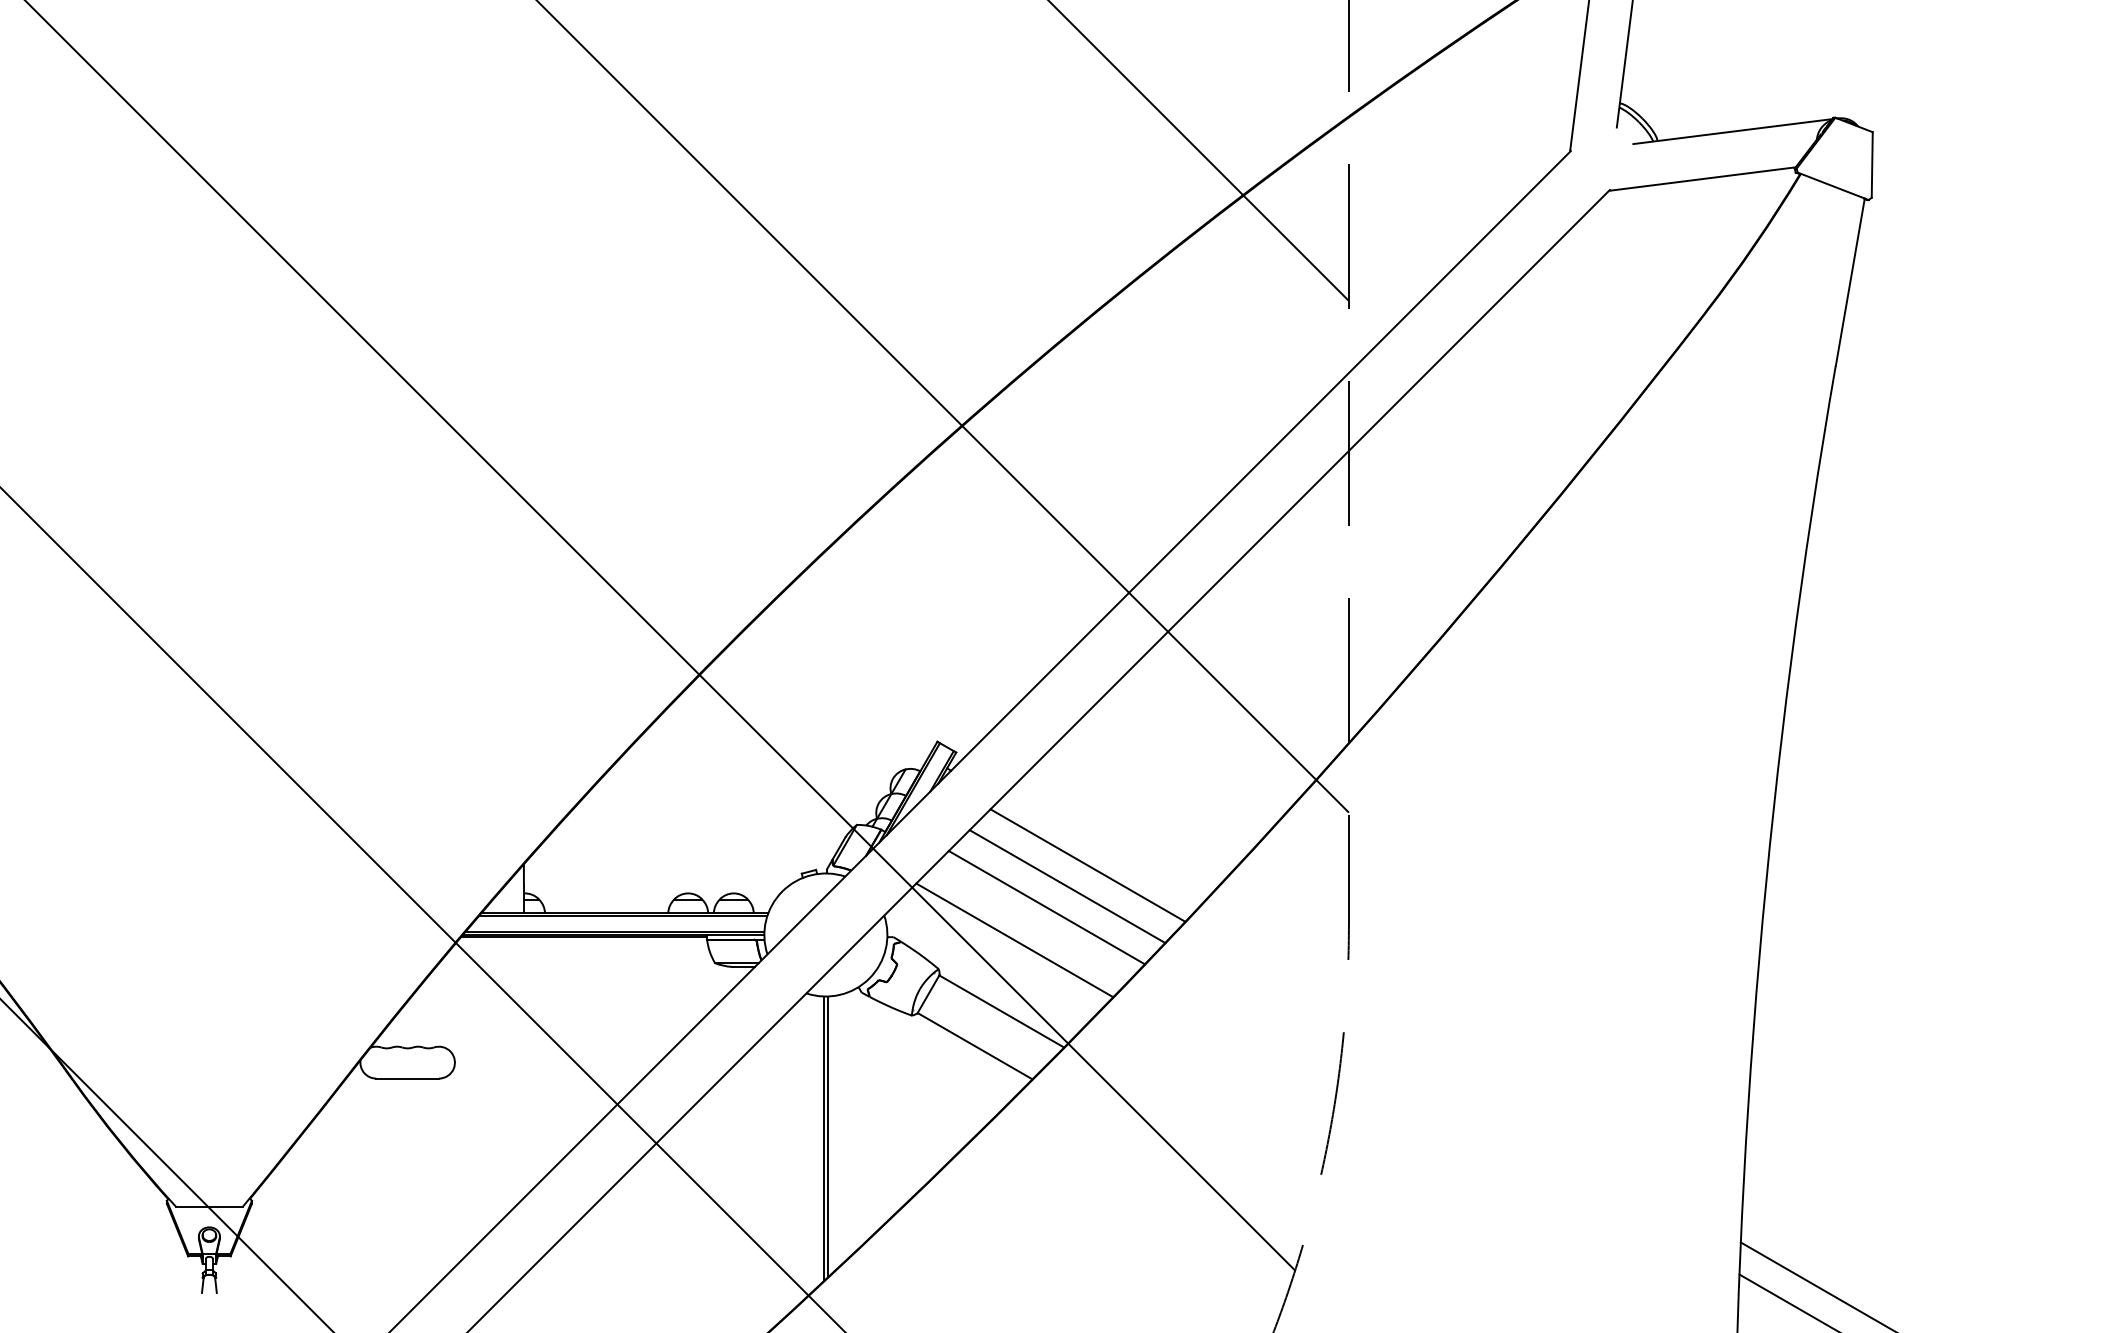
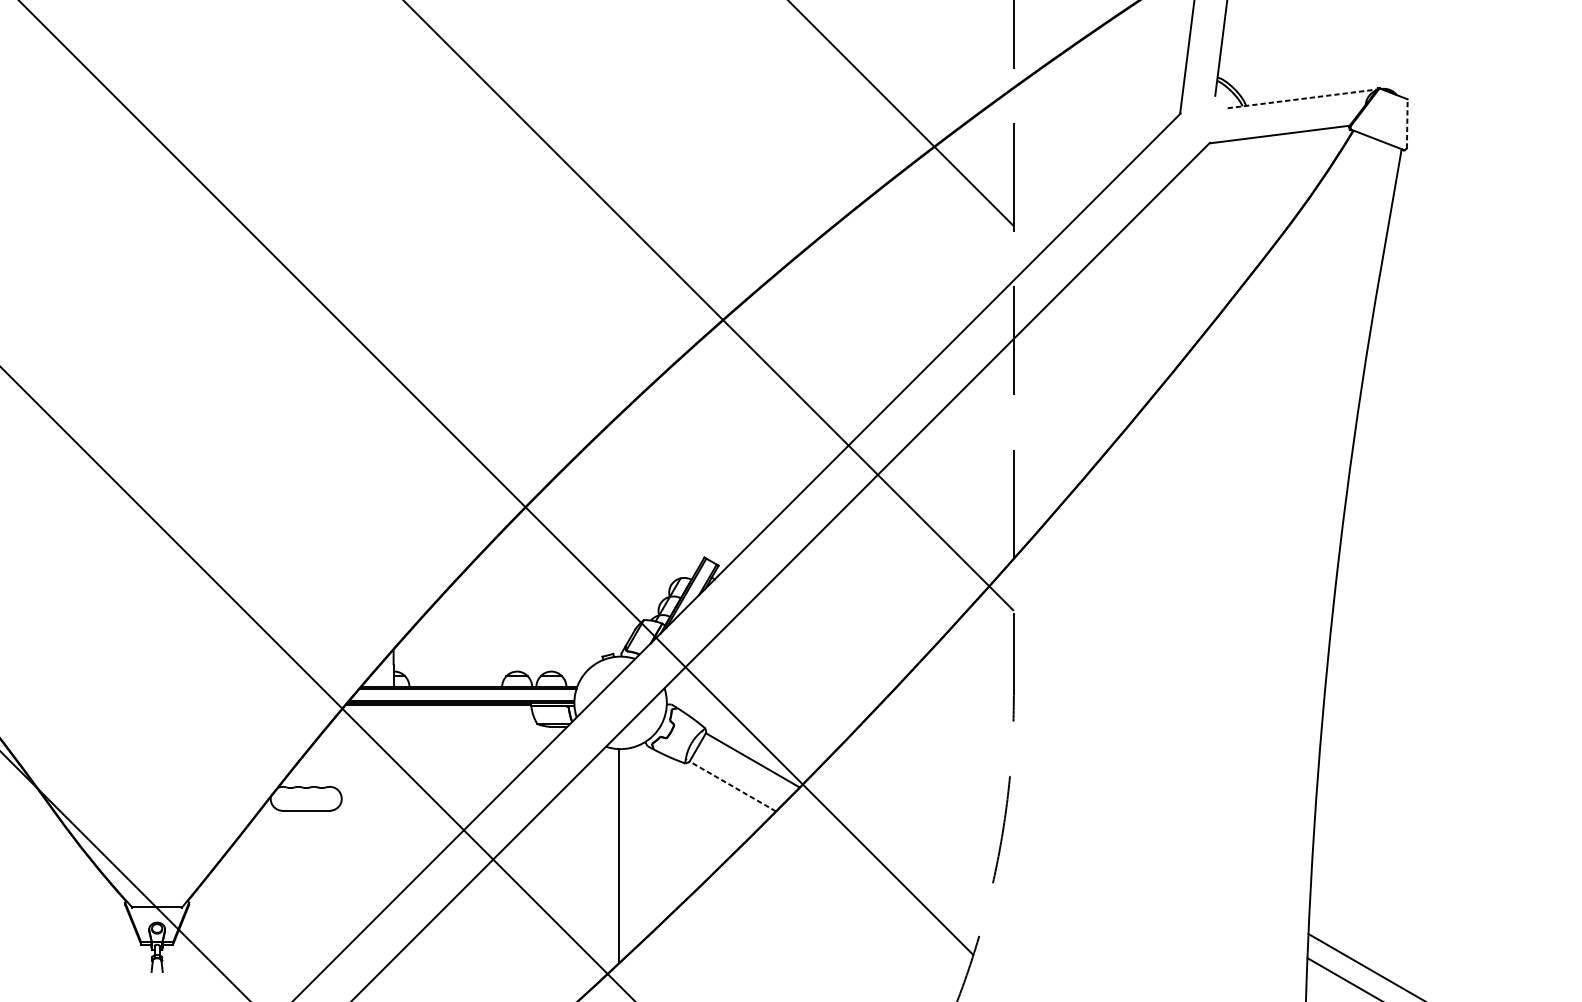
line: (1733, 131) -> (1302, 98), solid -> dashed
line: (1872, 164) -> (1407, 123), solid -> dashed
line: (1087, 865) -> (817, 650), removed
line: (1067, 886) -> (802, 666), removed
line: (1046, 907) -> (786, 682), removed
line: (1014, 940) -> (762, 706), removed
line: (974, 1045) -> (732, 785), solid -> dashed
line: (828, 1136) -> (622, 854), removed

